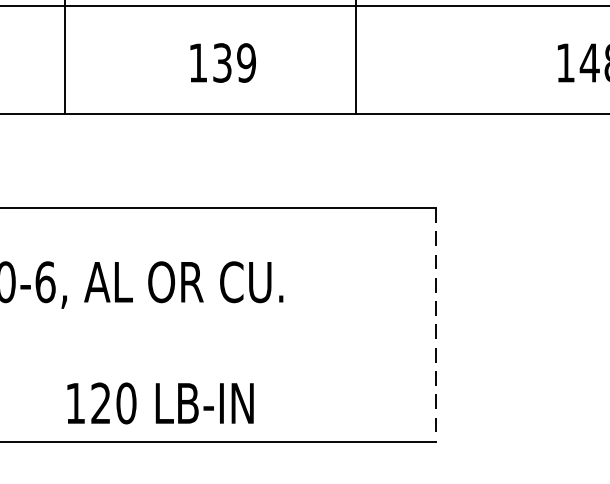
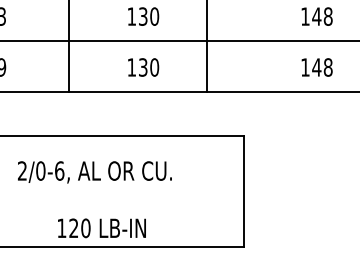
text: (246, 62) -> (154, 67), 139 -> 130
line: (436, 325) -> (244, 191), dashed -> solid
text: (159, 403) -> (101, 228), moved

